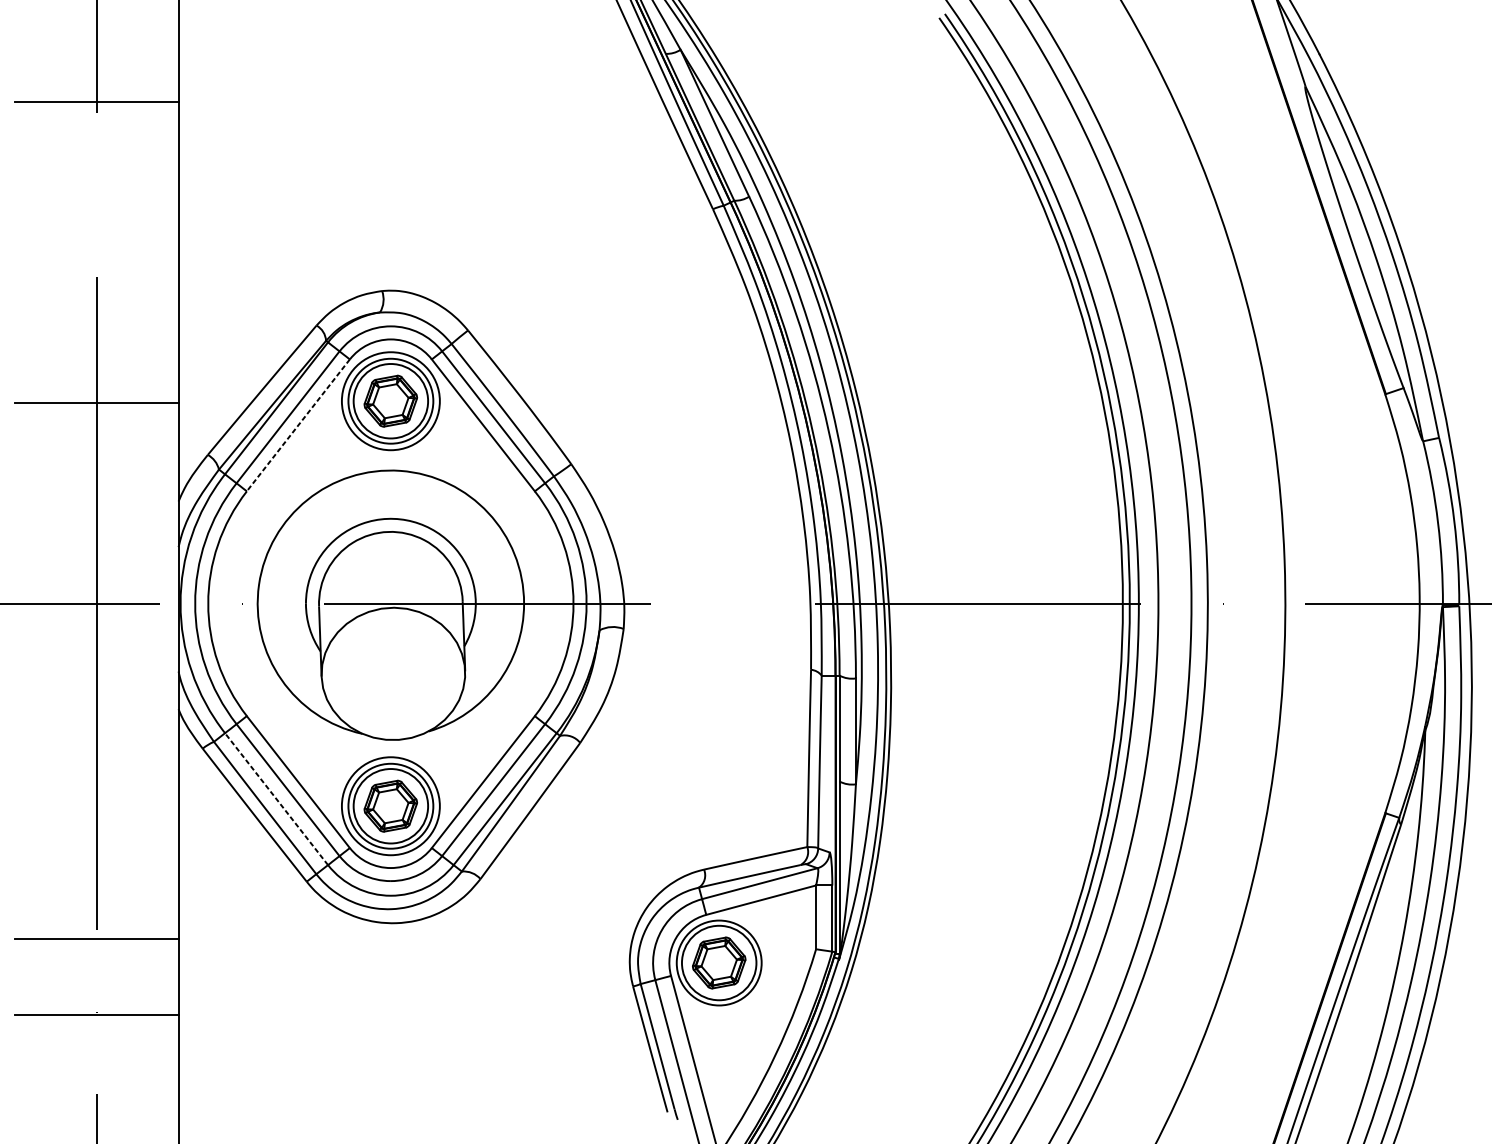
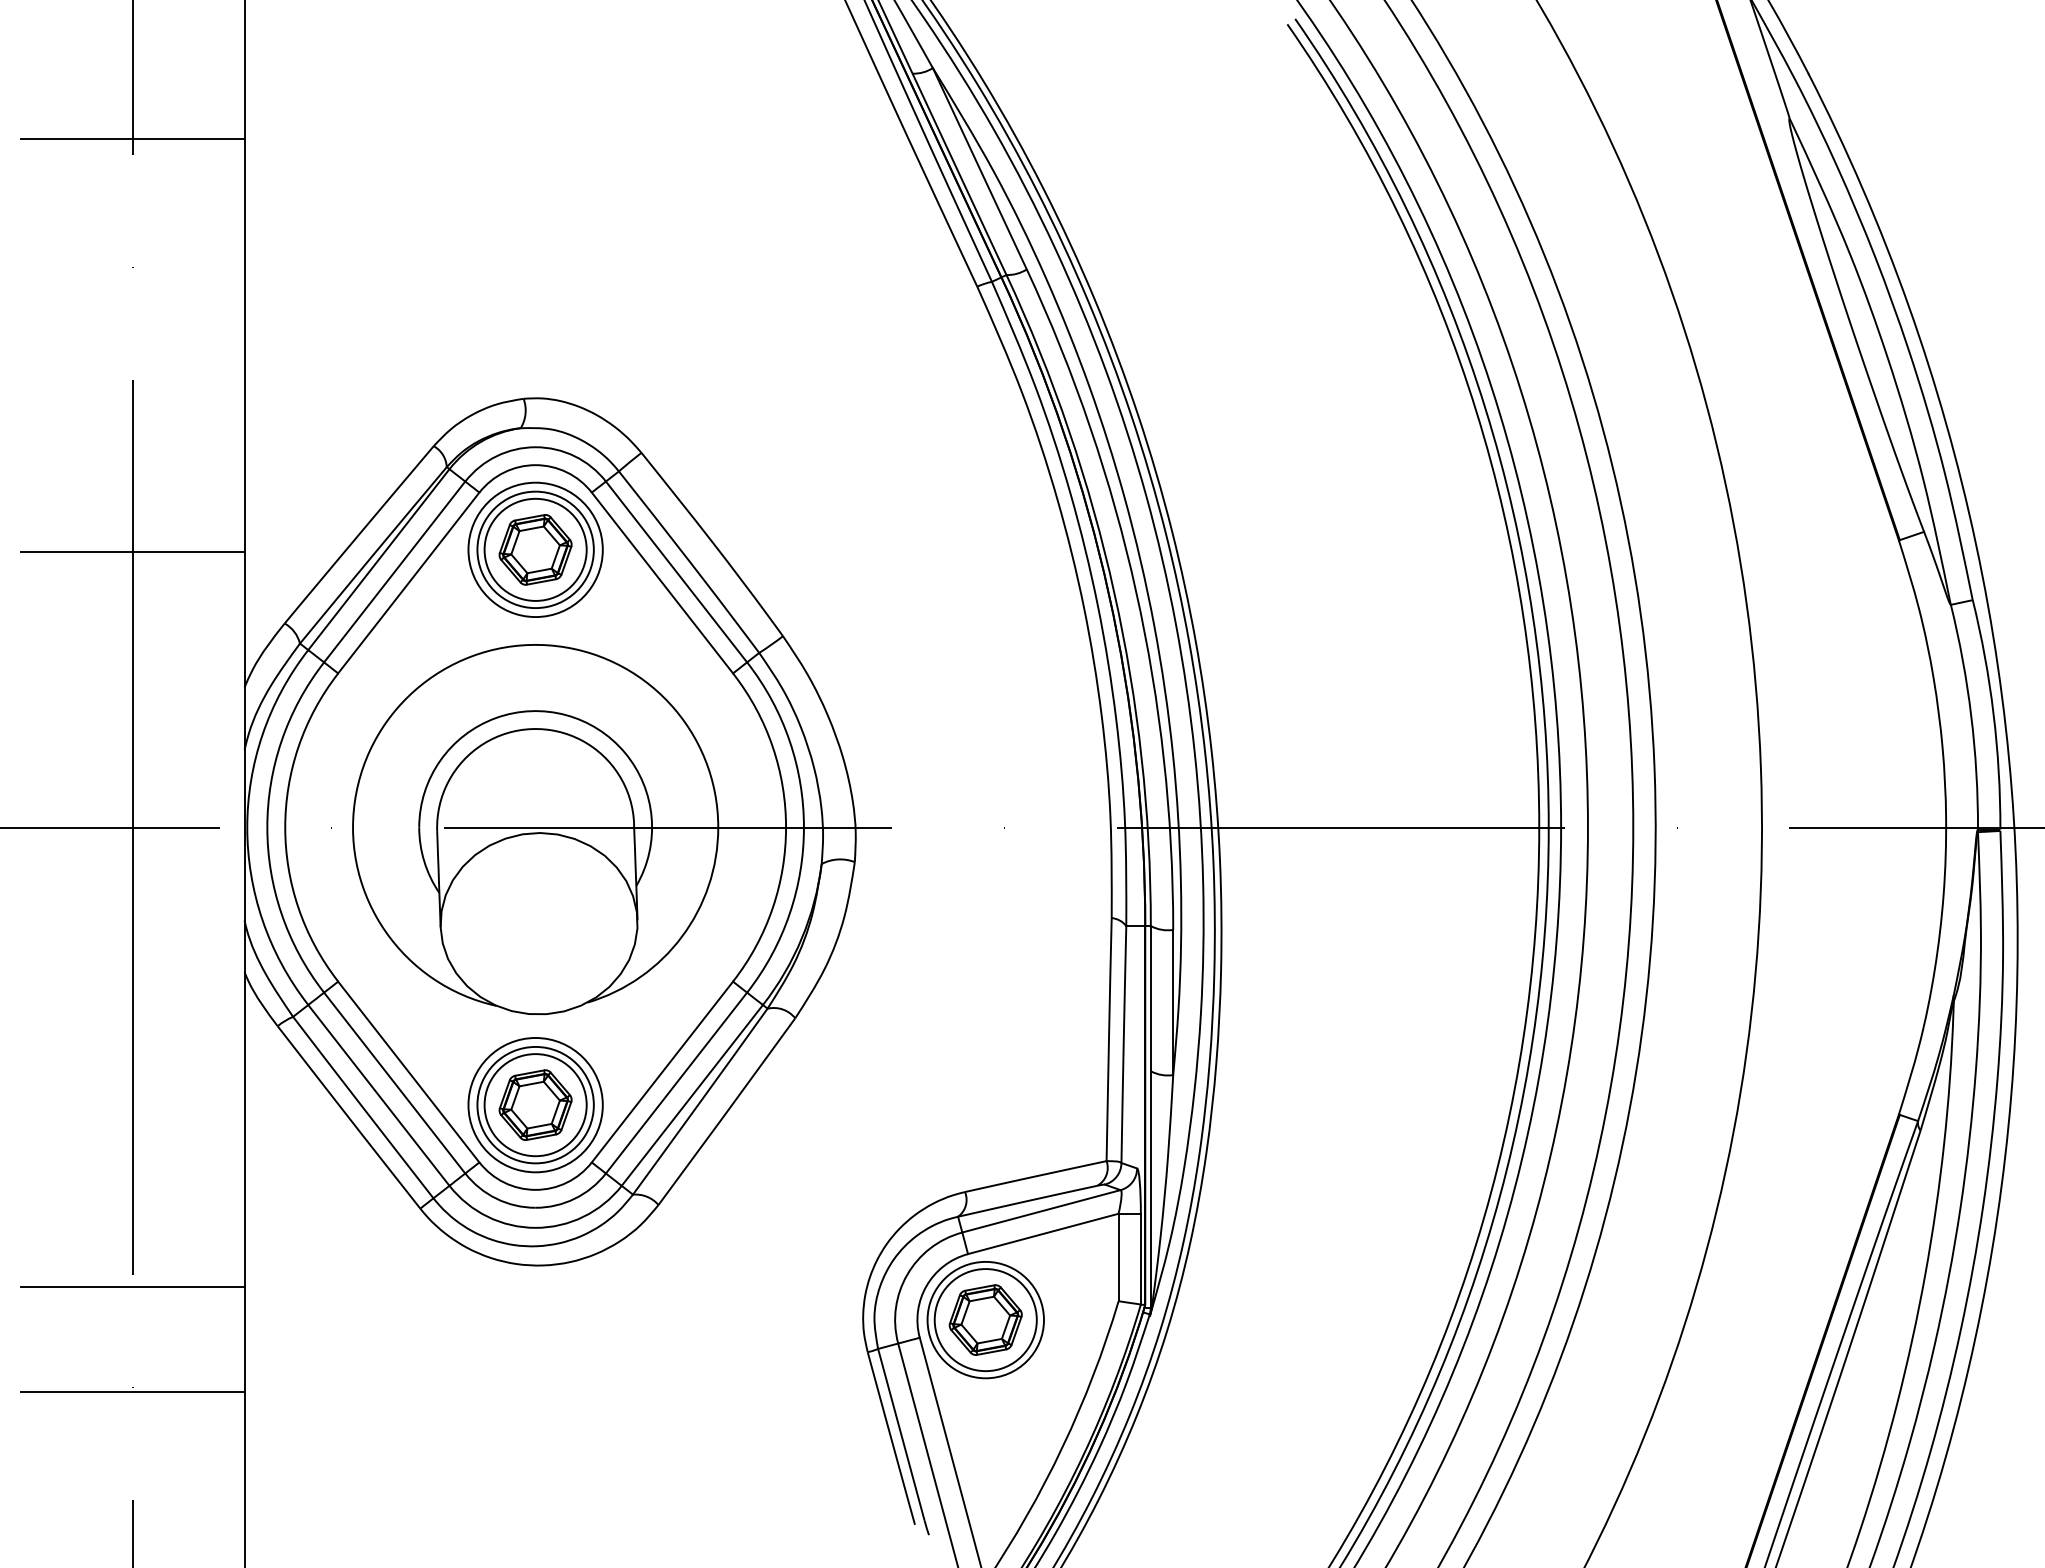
line: (298, 425) -> (408, 582), dashed -> solid
line: (276, 799) -> (378, 1095), dashed -> solid

